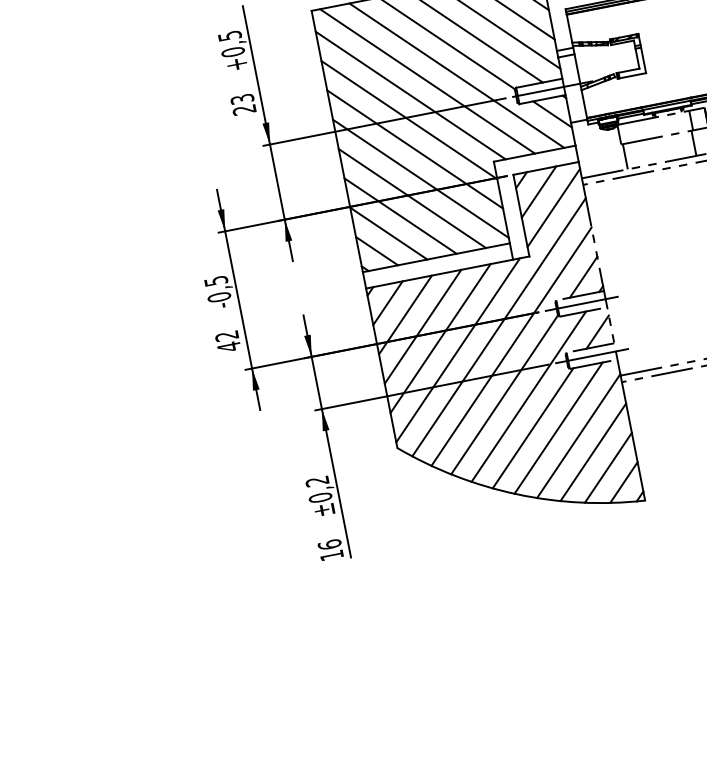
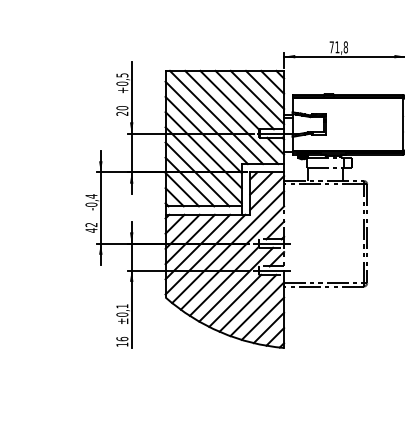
text: (242, 99) -> (122, 108), 23 -> 20
text: (216, 281) -> (91, 196), -0,5 -> -0,4
text: (317, 481) -> (122, 306), ±0,2 -> ±0,1

